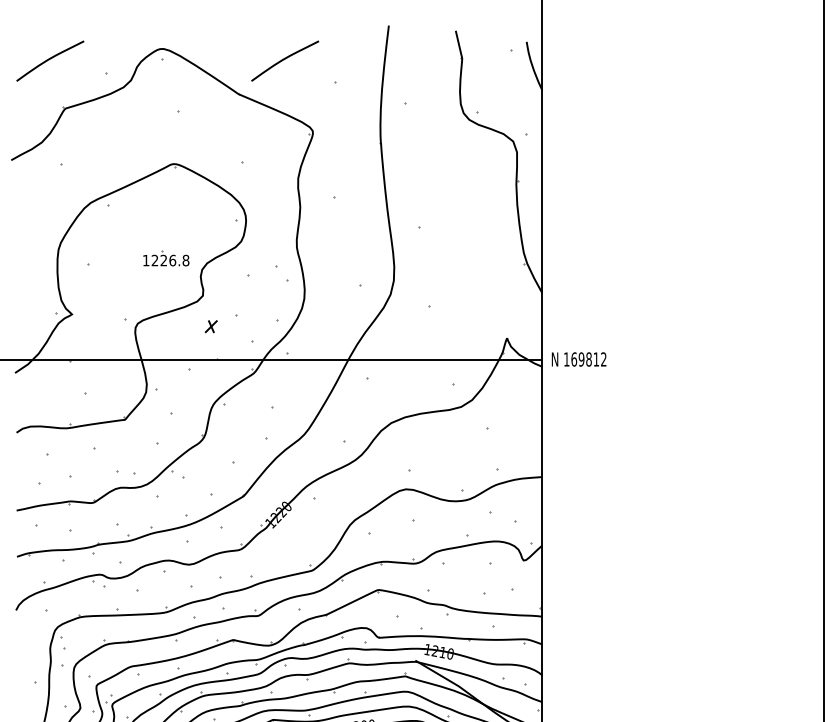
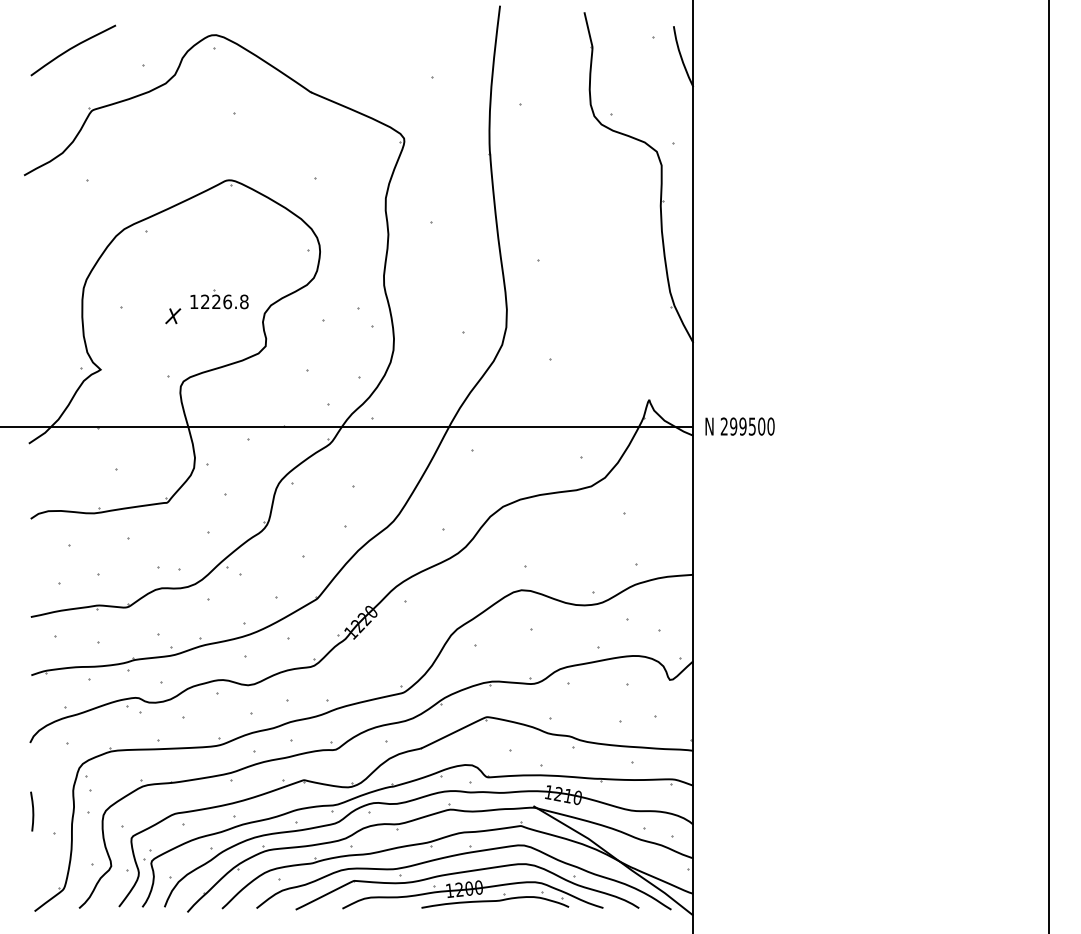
curve: (285, 59) -> (369, 48), removed
part: (211, 326) -> (173, 316), moved
text: (585, 359) -> (747, 426), 169812 -> 299500
curve: (17, 664) -> (32, 811), added

